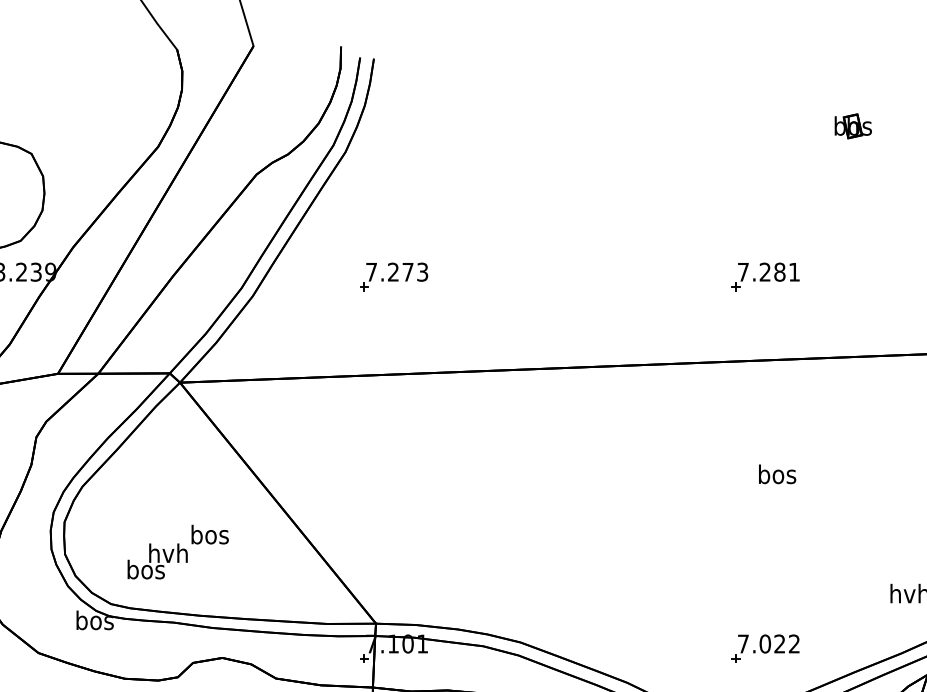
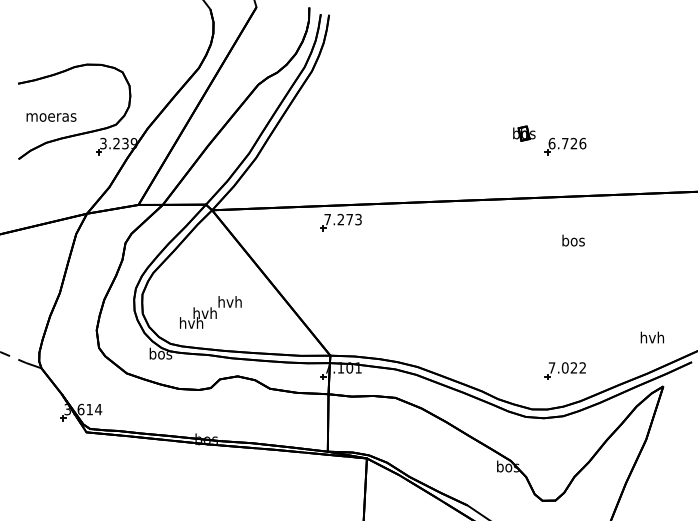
part: (853, 126) -> (524, 133), moved
text: (769, 271) -> (567, 143), 7.281 -> 6.726
part: (392, 276) -> (340, 222), moved
text: (777, 474) -> (573, 240), moved
text: (208, 533) -> (229, 301), bos -> hvh
text: (145, 568) -> (191, 322), bos -> hvh

